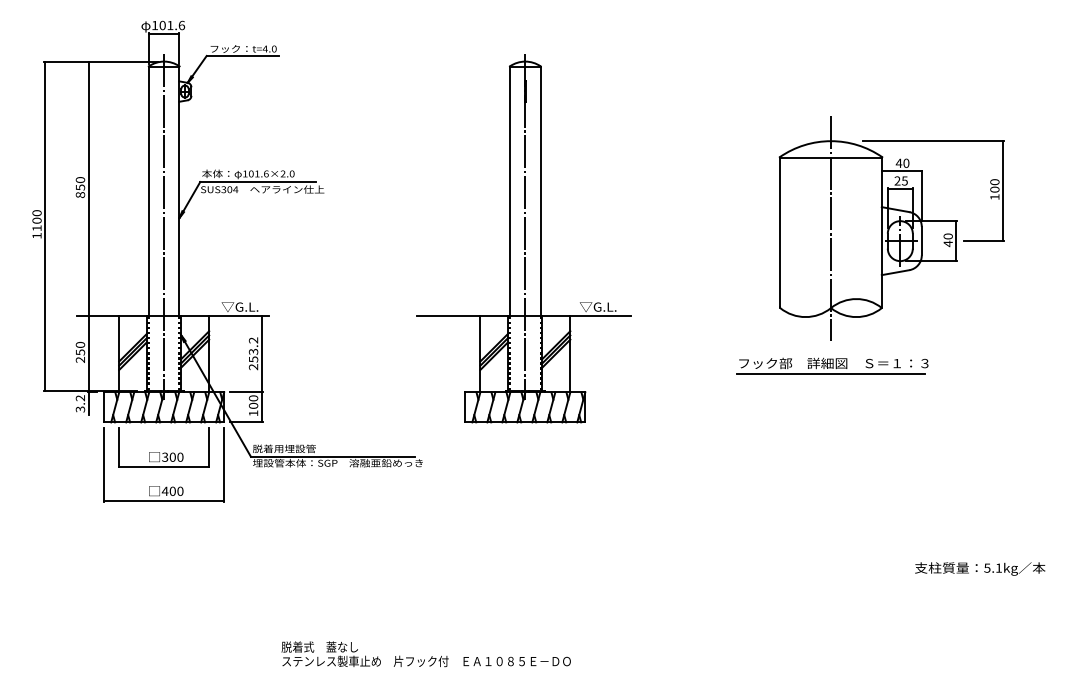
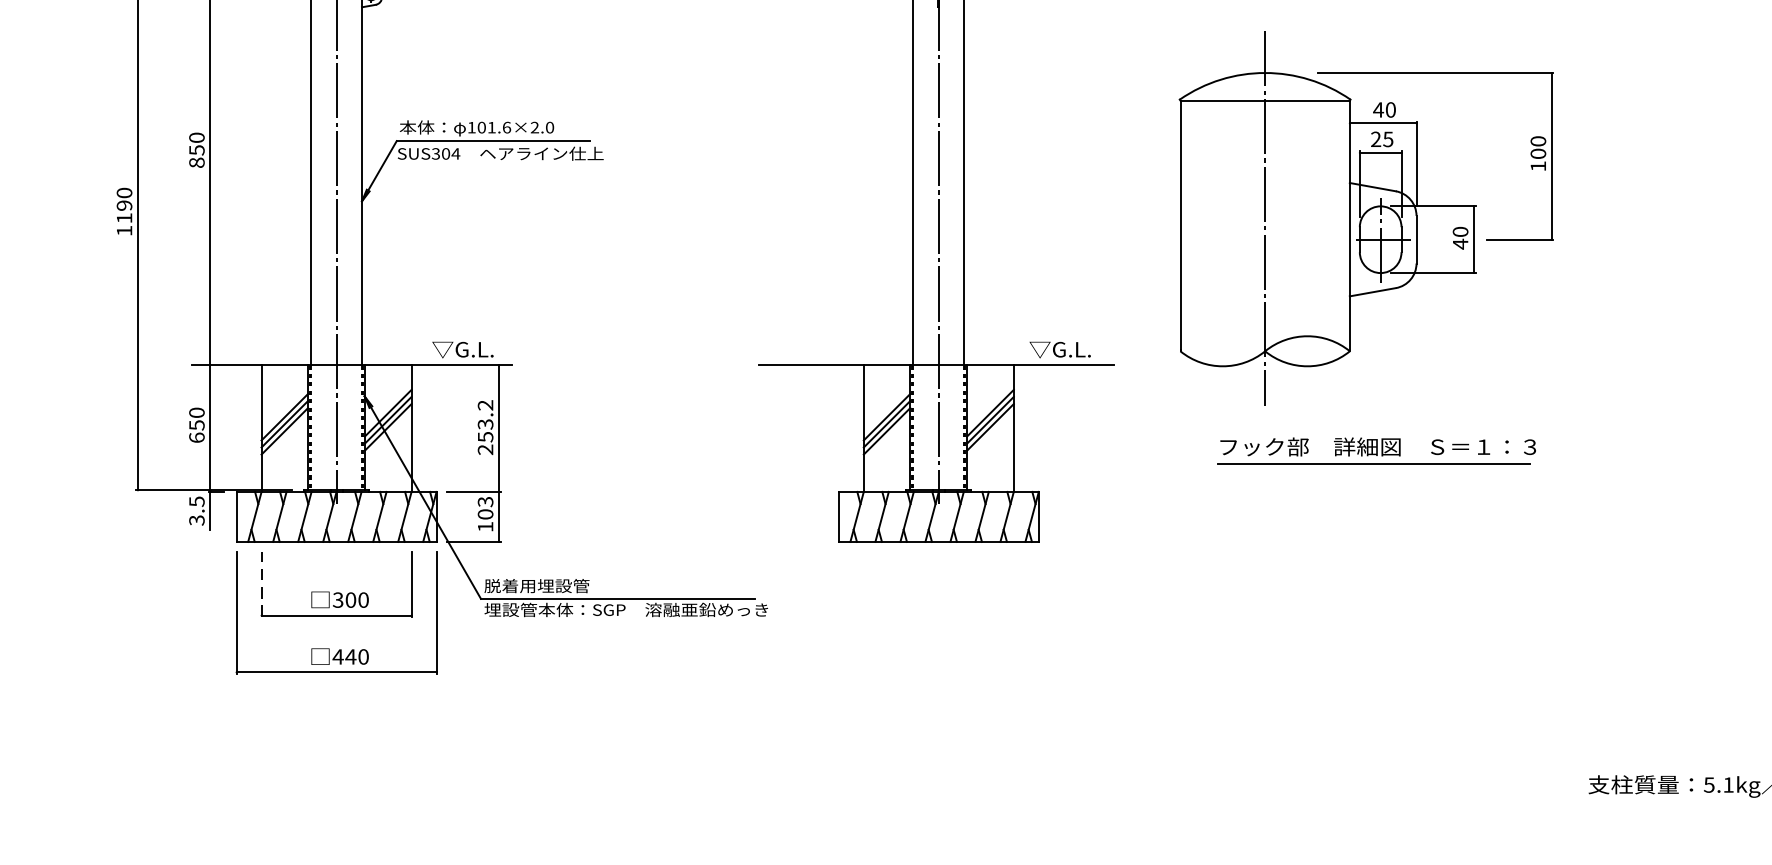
text: (36, 220) -> (123, 205), 1100 -> 1190
part: (891, 228) -> (1365, 218), moved
text: (80, 359) -> (196, 437), 250 -> 650
part: (832, 365) -> (1375, 450), moved
text: (80, 398) -> (196, 502), 3.2 -> 3.5
text: (253, 398) -> (485, 502), 100 -> 103
line: (119, 447) -> (262, 583), solid -> dashed
text: (172, 490) -> (350, 655), 400 -> 440

